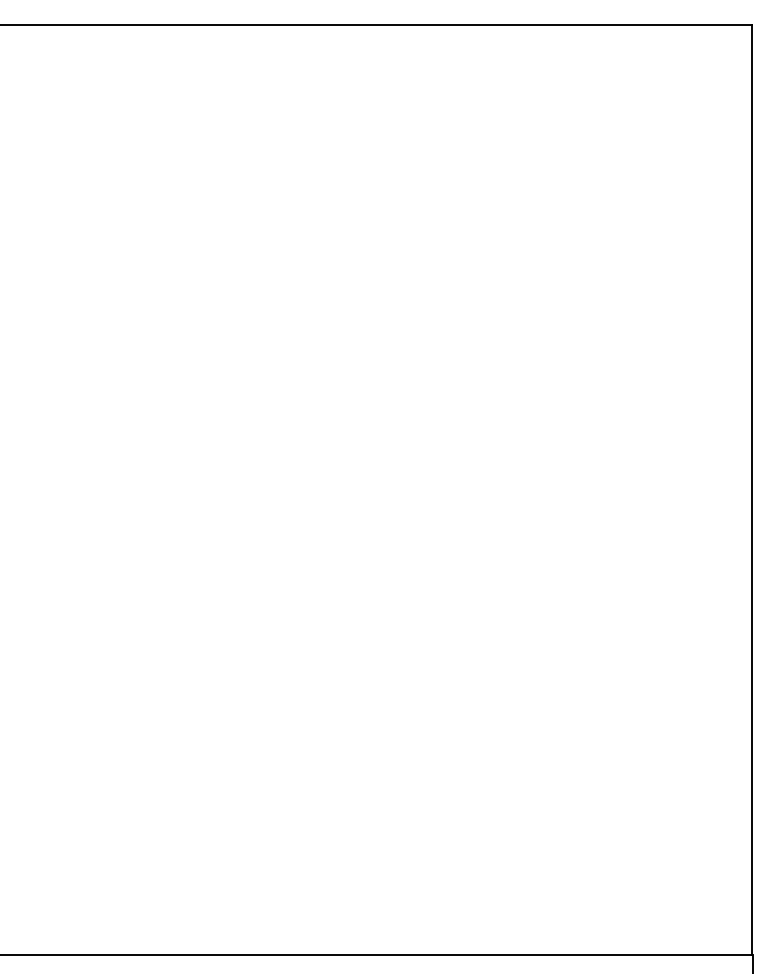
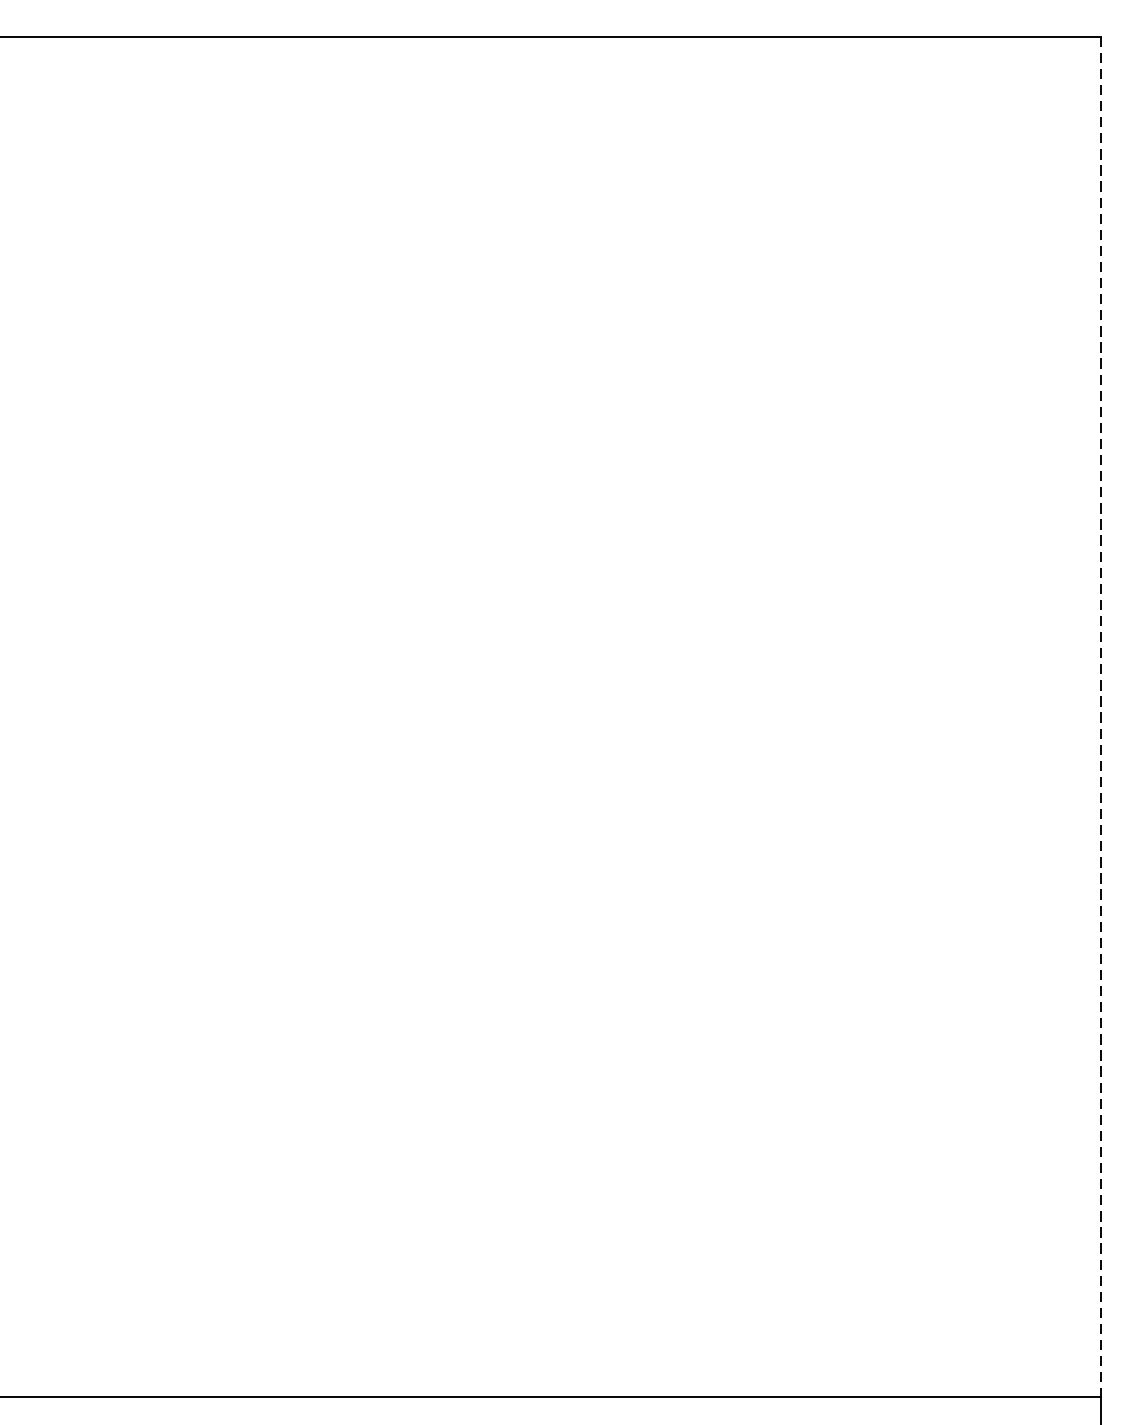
line: (752, 489) -> (1100, 716), solid -> dashed

